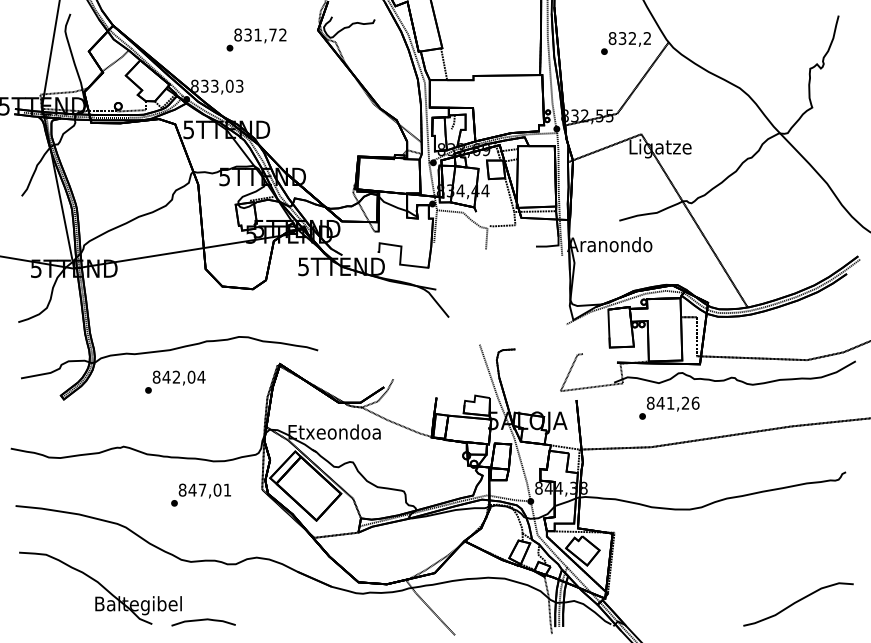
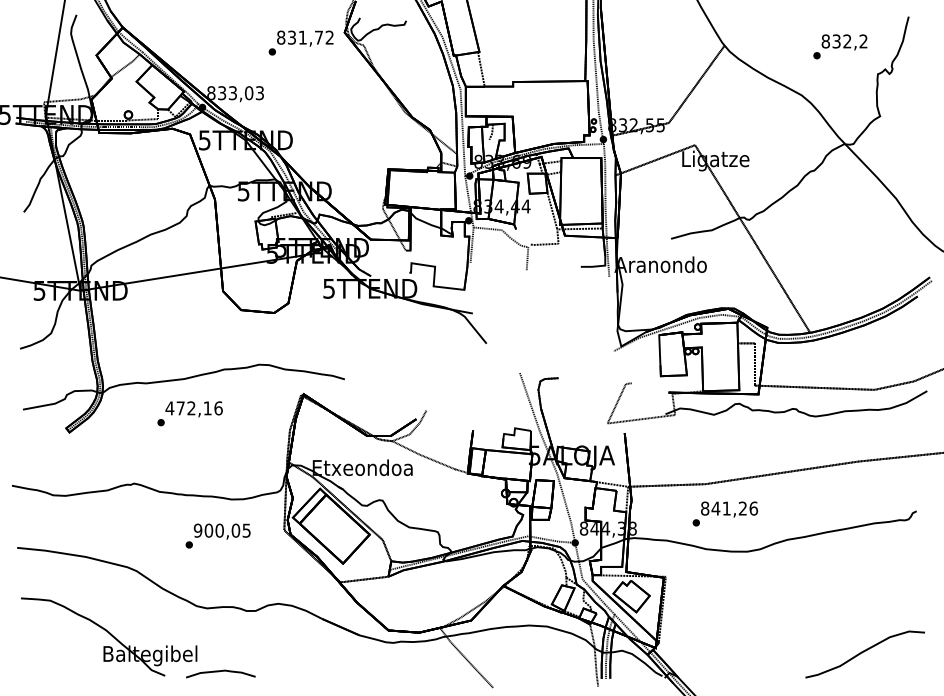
text: (255, 39) -> (300, 42), moved
text: (626, 43) -> (840, 46), moved
text: (178, 377) -> (193, 408), 842,04 -> 472,16
text: (668, 407) -> (724, 513), moved
text: (204, 489) -> (221, 530), 847,01 -> 900,05

